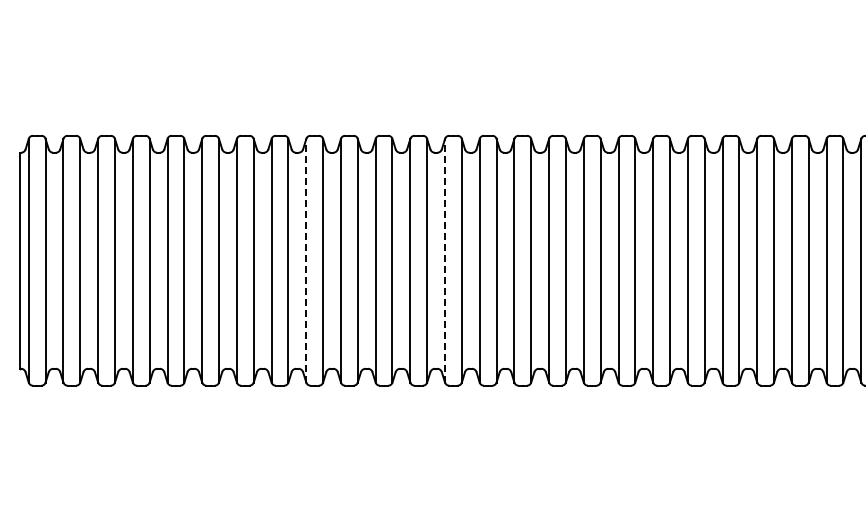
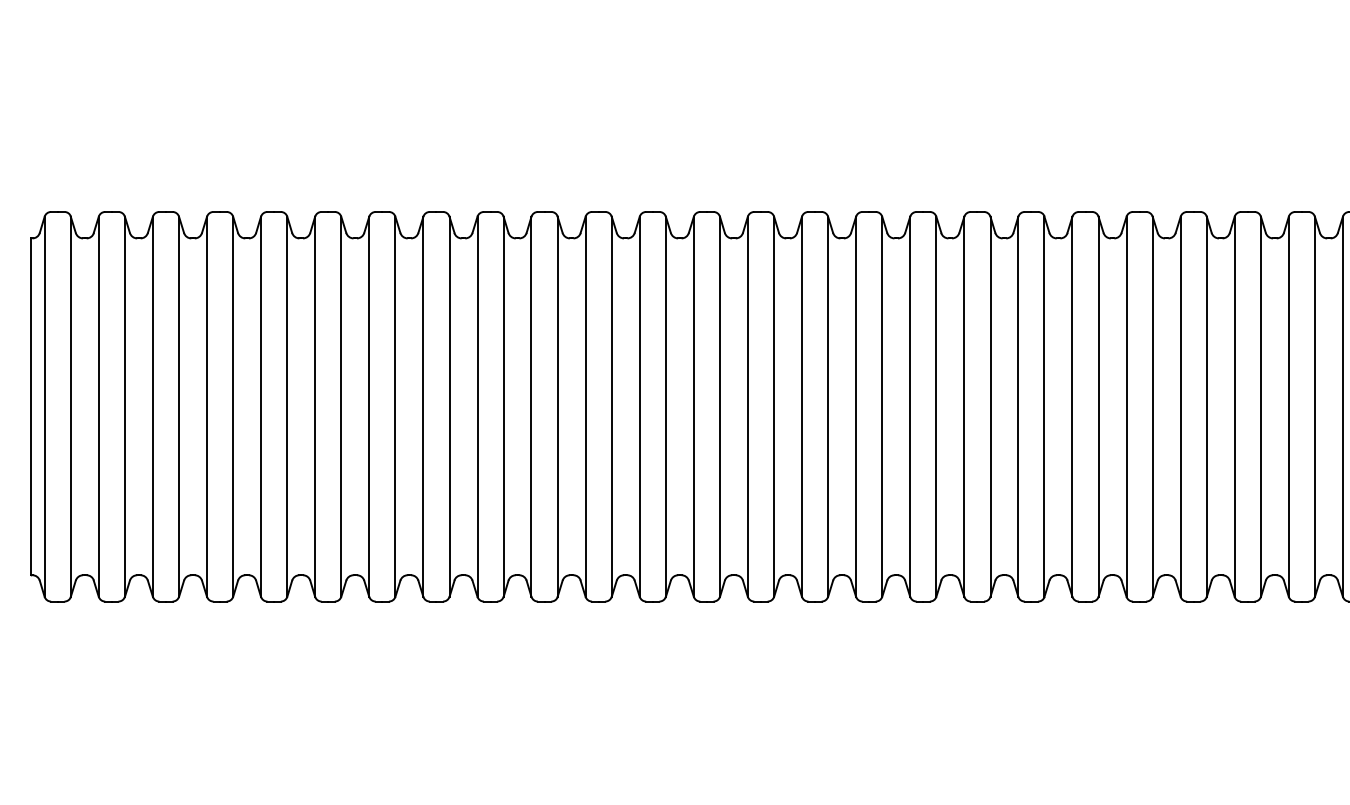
line: (306, 260) -> (477, 406), dashed -> solid
line: (445, 260) -> (694, 406), dashed -> solid

